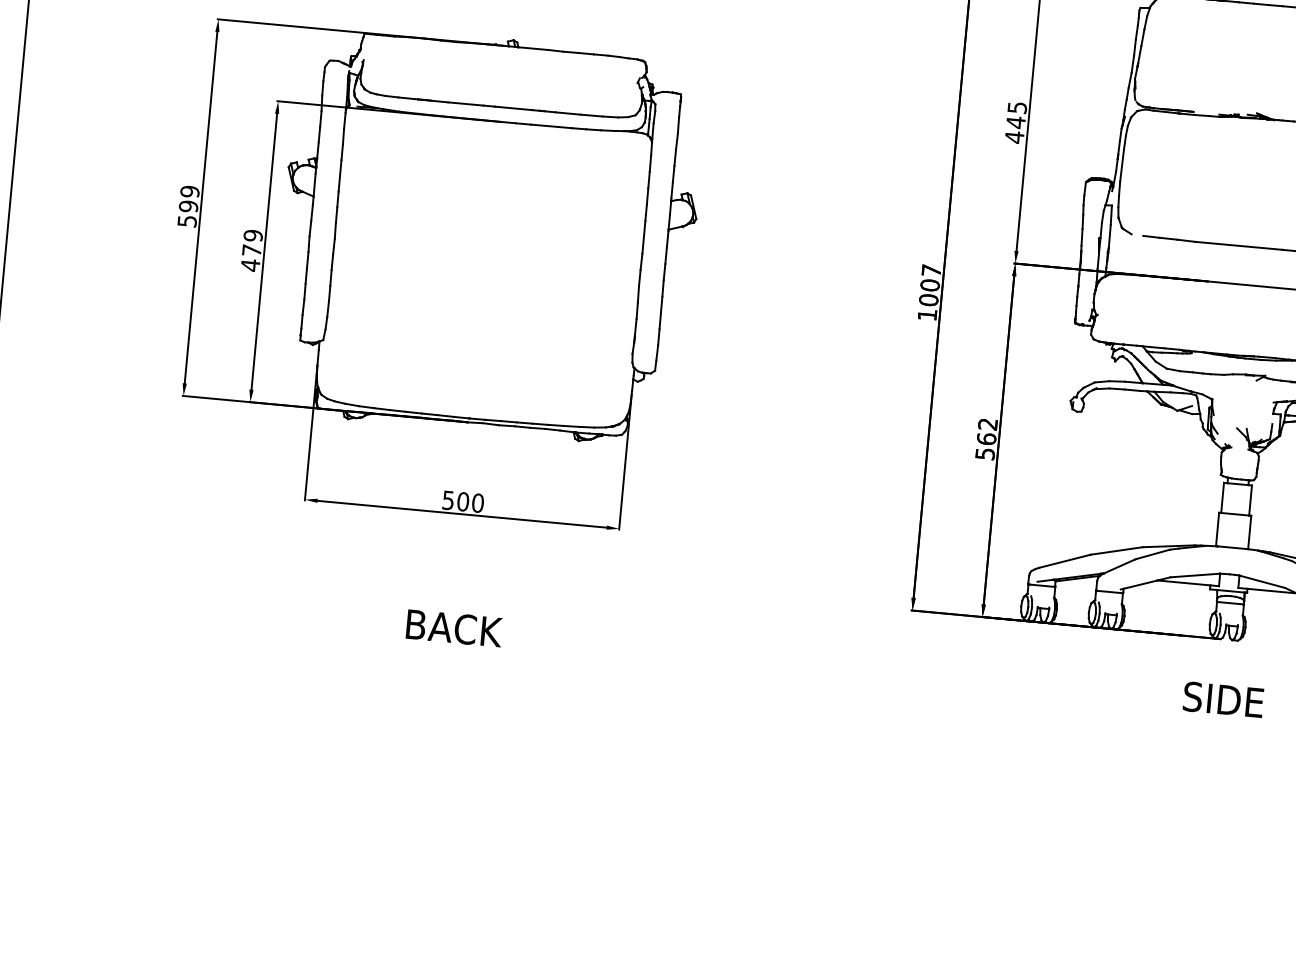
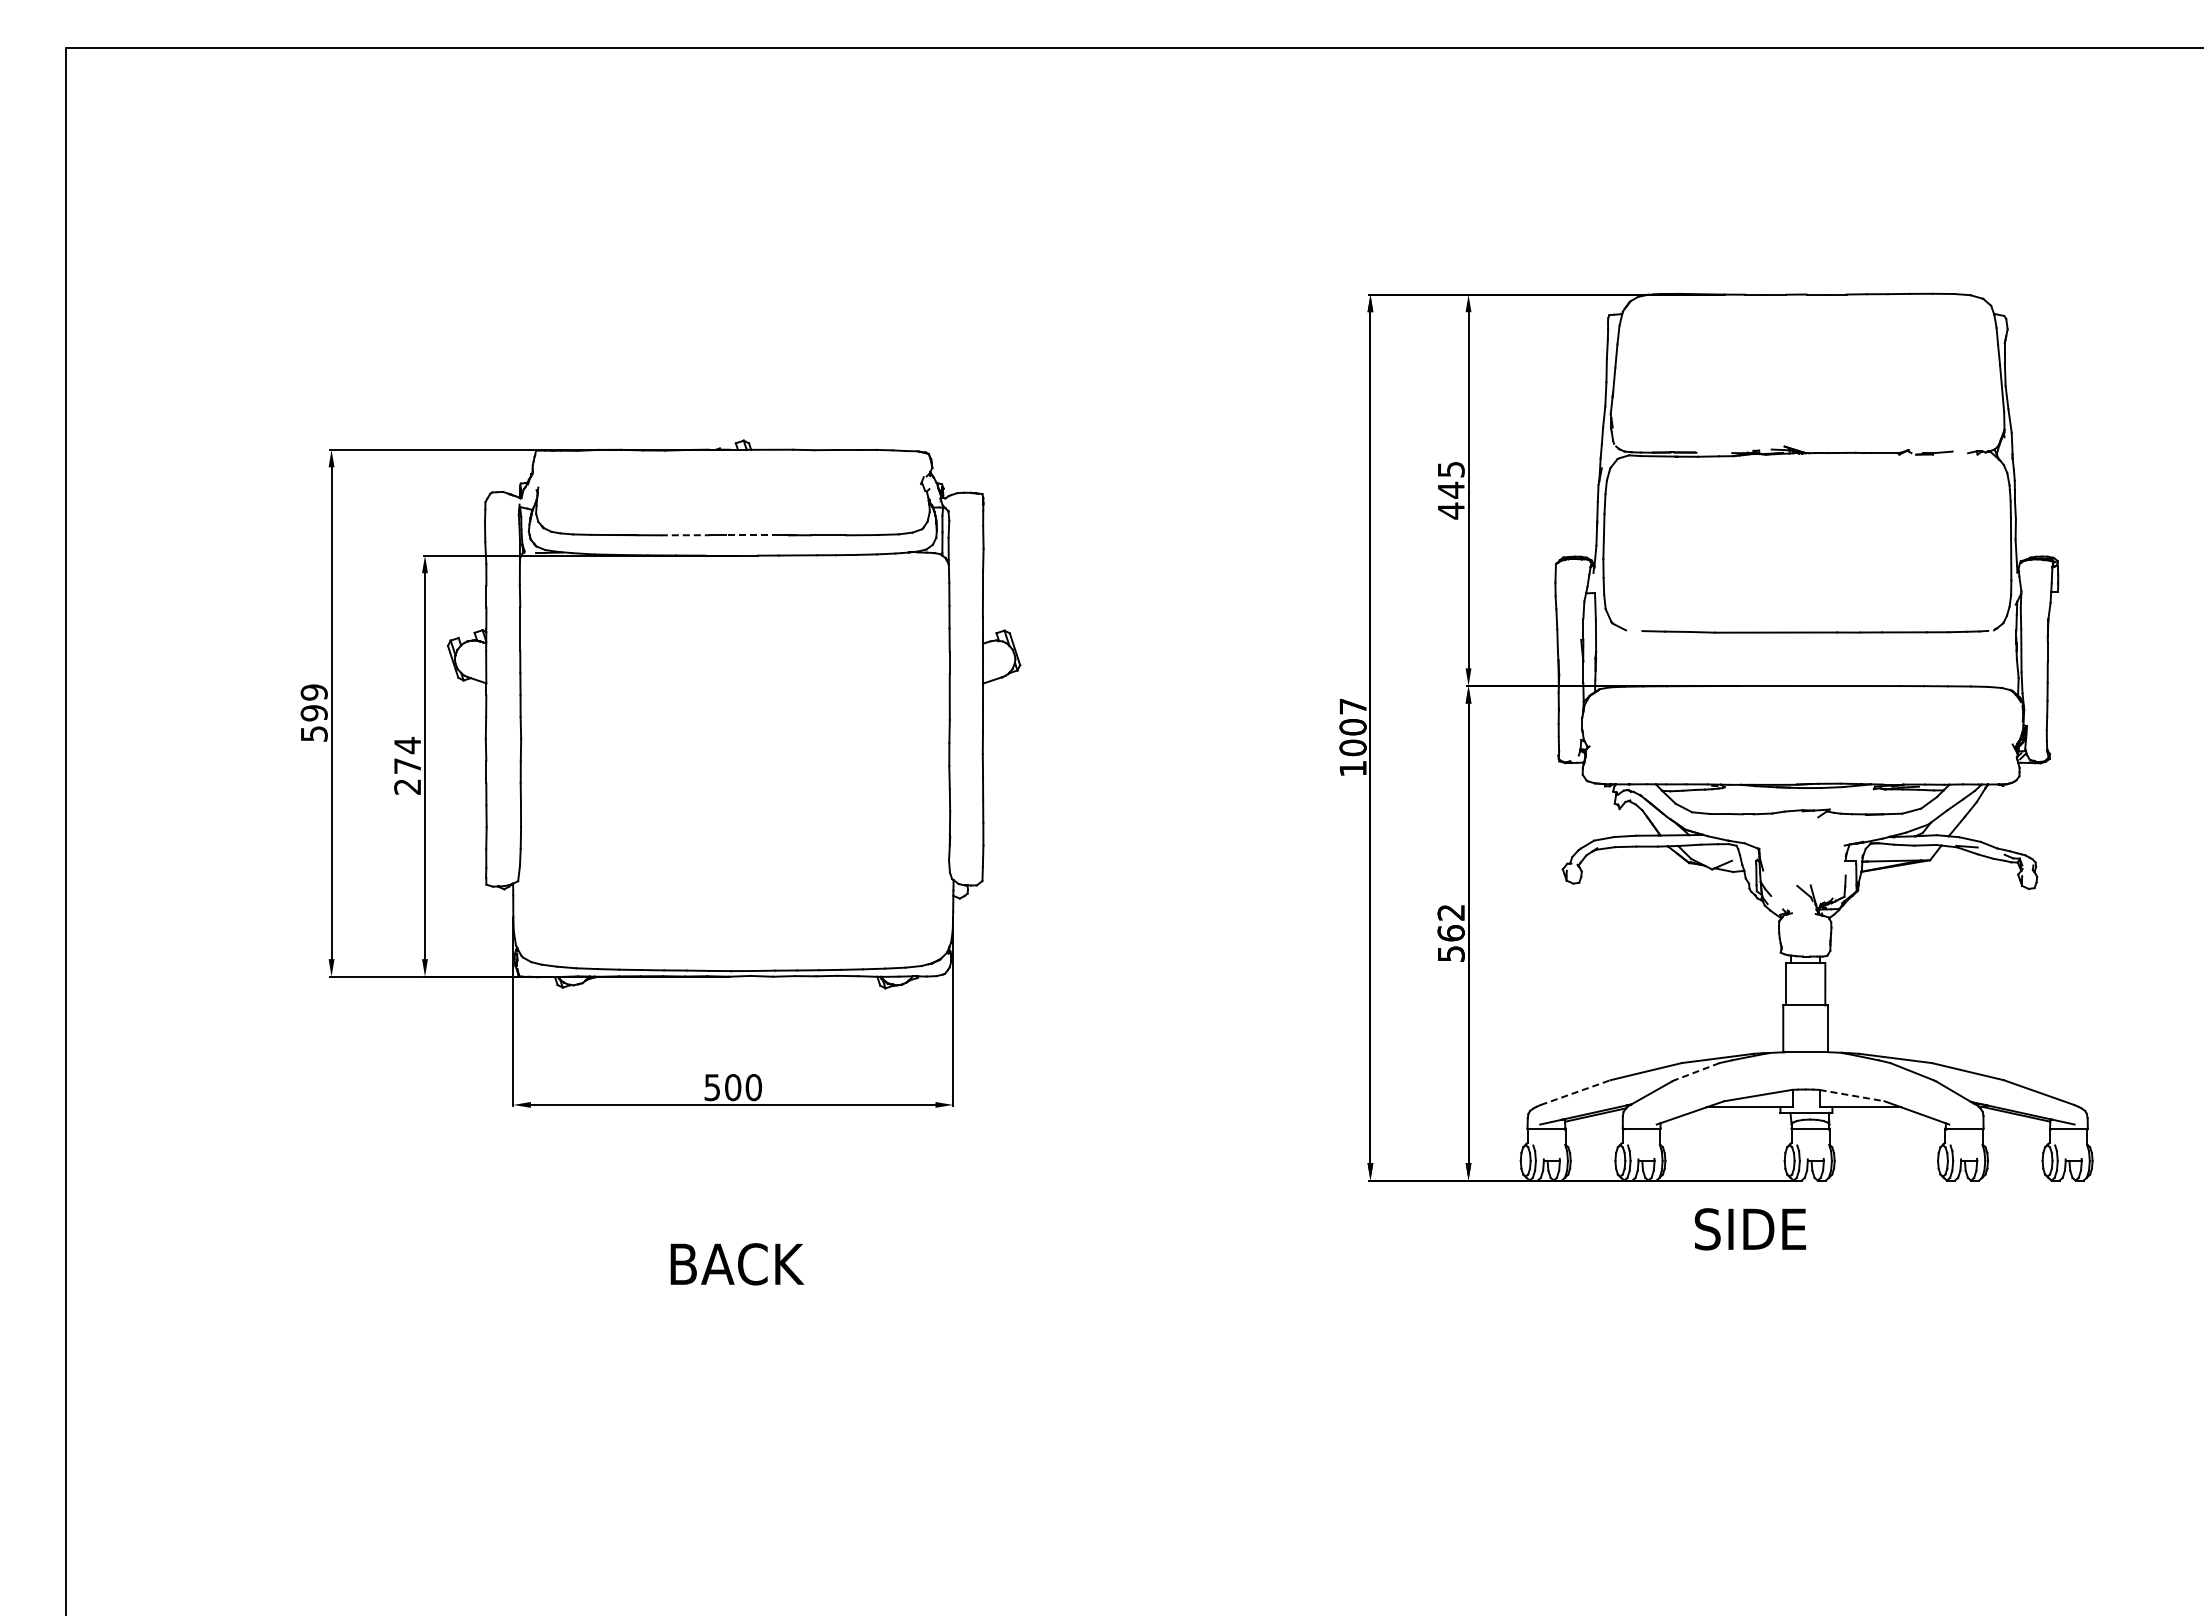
line: (465, 104) -> (685, 535), solid -> dashed
line: (513, 108) -> (752, 535), solid -> dashed
text: (251, 250) -> (407, 766), 479 -> 274
line: (1153, 554) -> (1697, 1071), solid -> dashed
line: (1065, 561) -> (1576, 1092), solid -> dashed
line: (1262, 581) -> (1852, 1095), solid -> dashed
text: (1223, 699) -> (1750, 1229), moved

